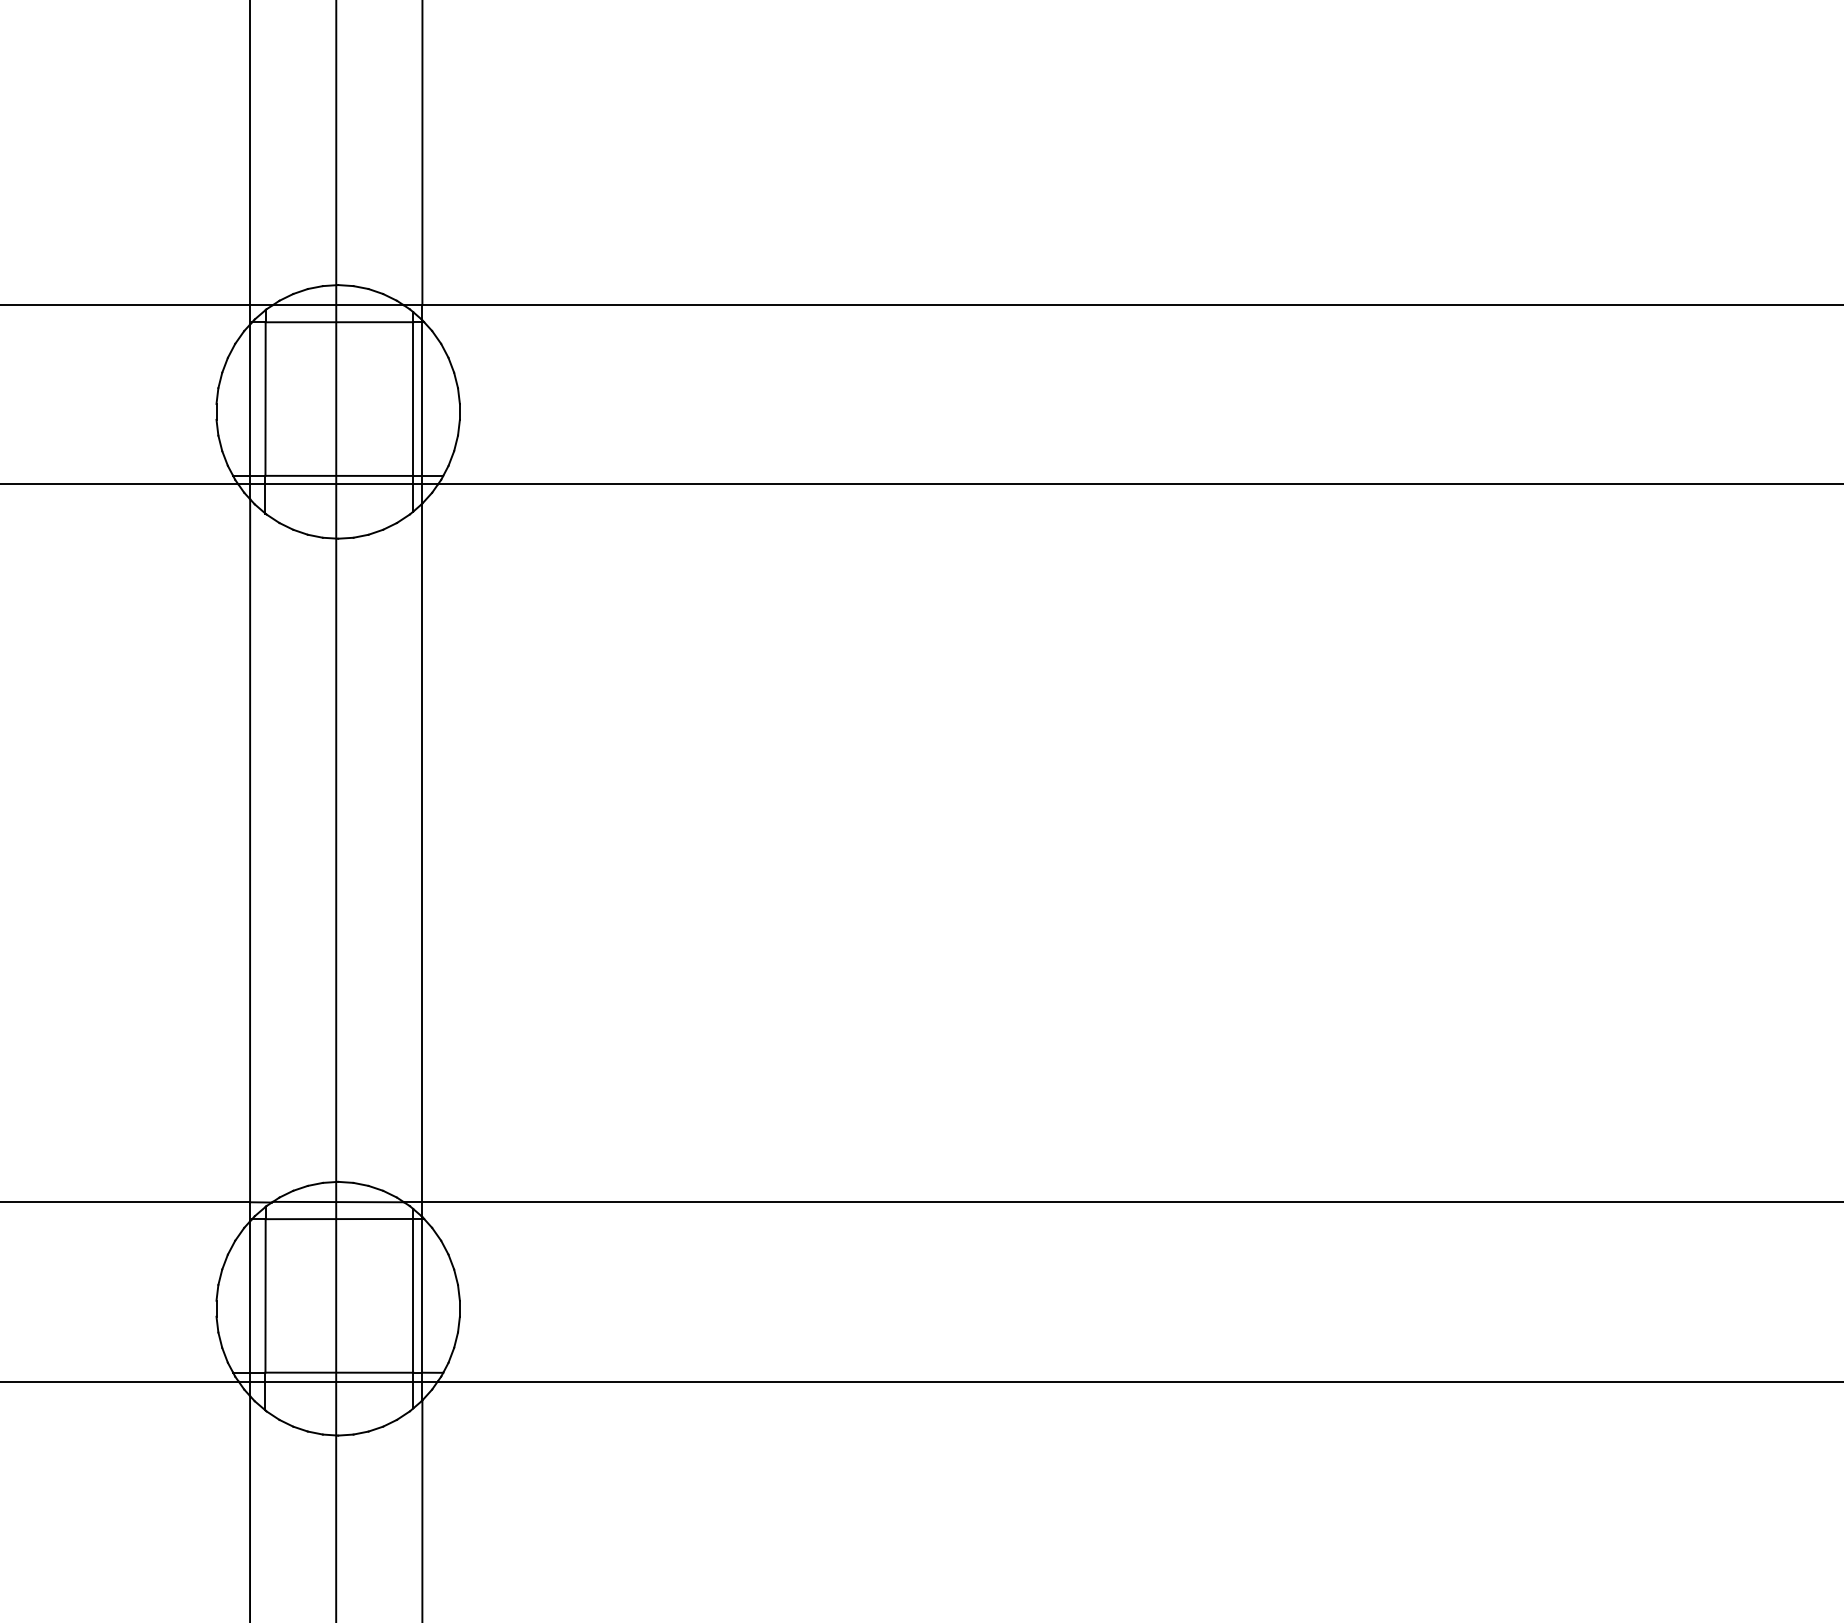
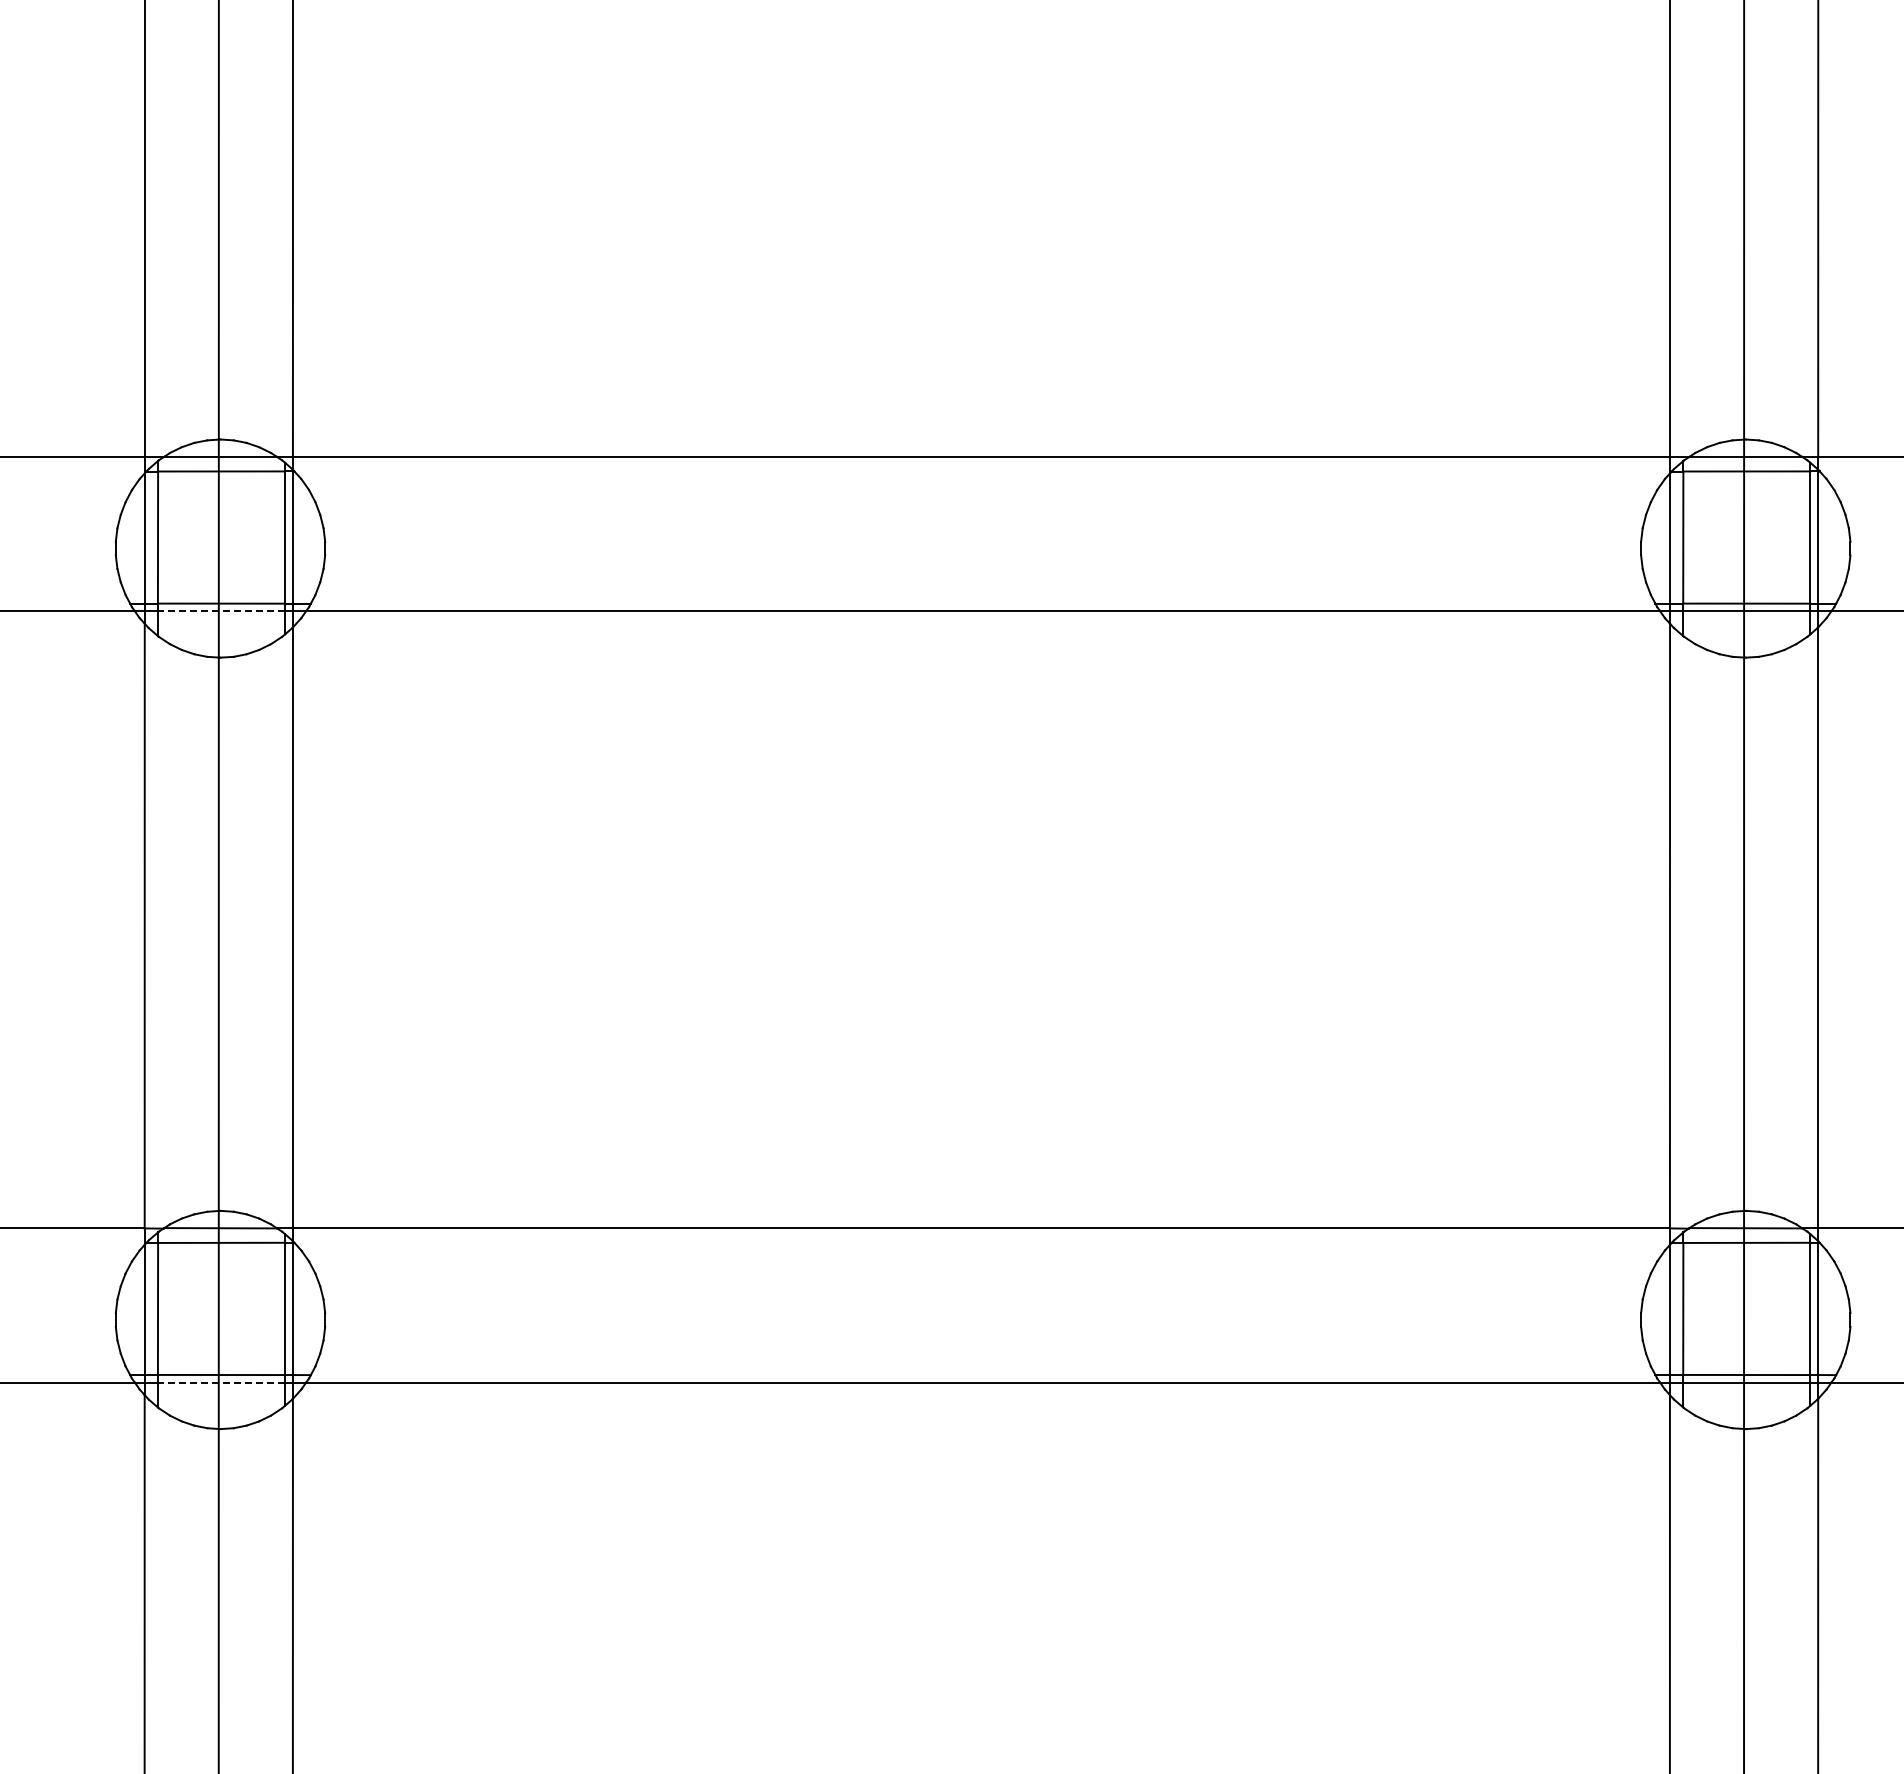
line: (339, 483) -> (221, 610), solid -> dashed
line: (339, 1381) -> (221, 1382), solid -> dashed

